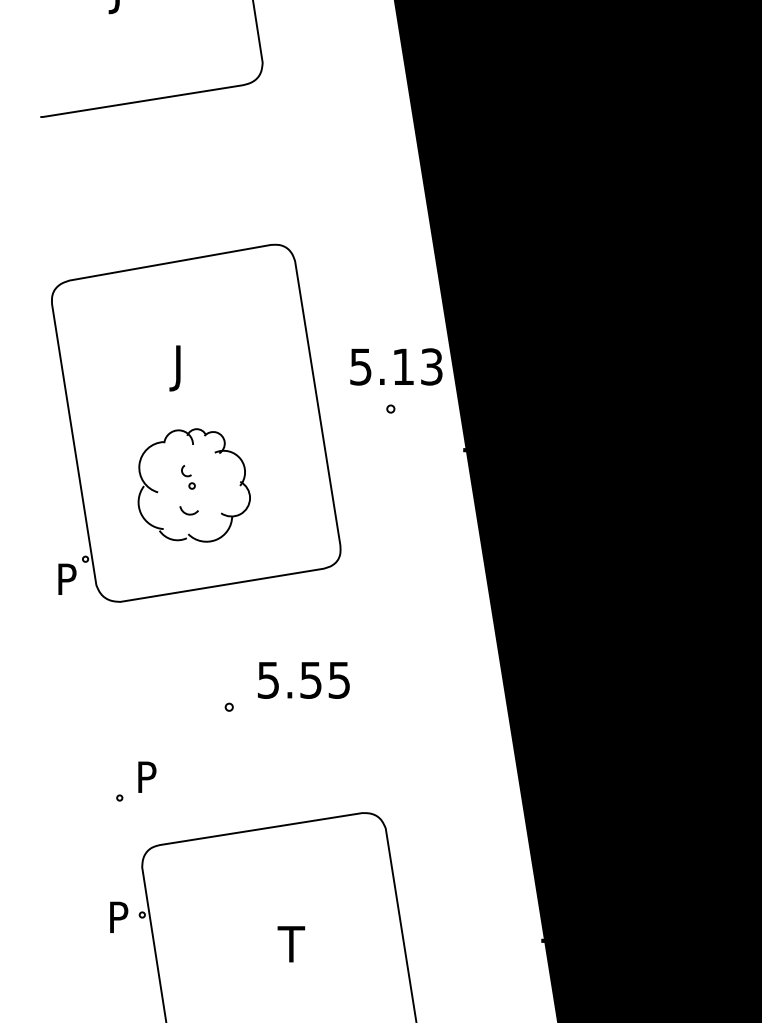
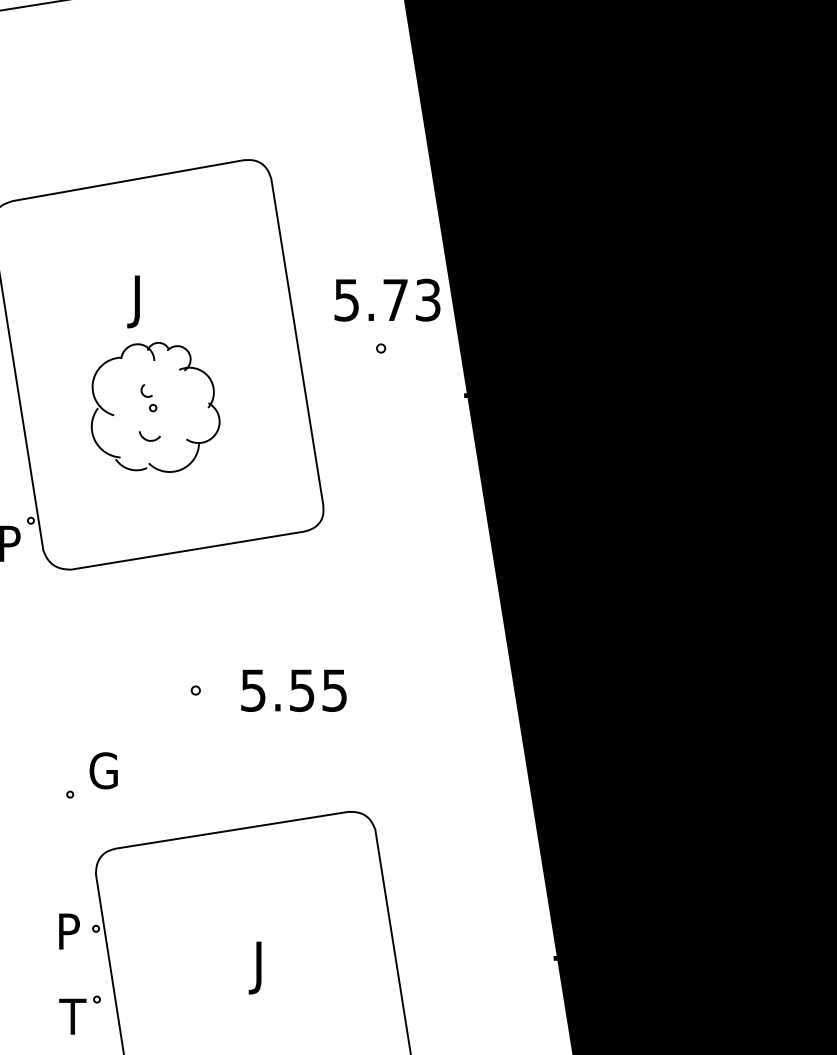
text: (403, 366) -> (395, 299), 5.13 -> 5.73
part: (193, 485) -> (154, 407), moved
text: (303, 680) -> (293, 690), moved
text: (148, 777) -> (103, 771), P -> G
text: (290, 949) -> (266, 968), T -> J
part: (128, 990) -> (80, 1015), added

